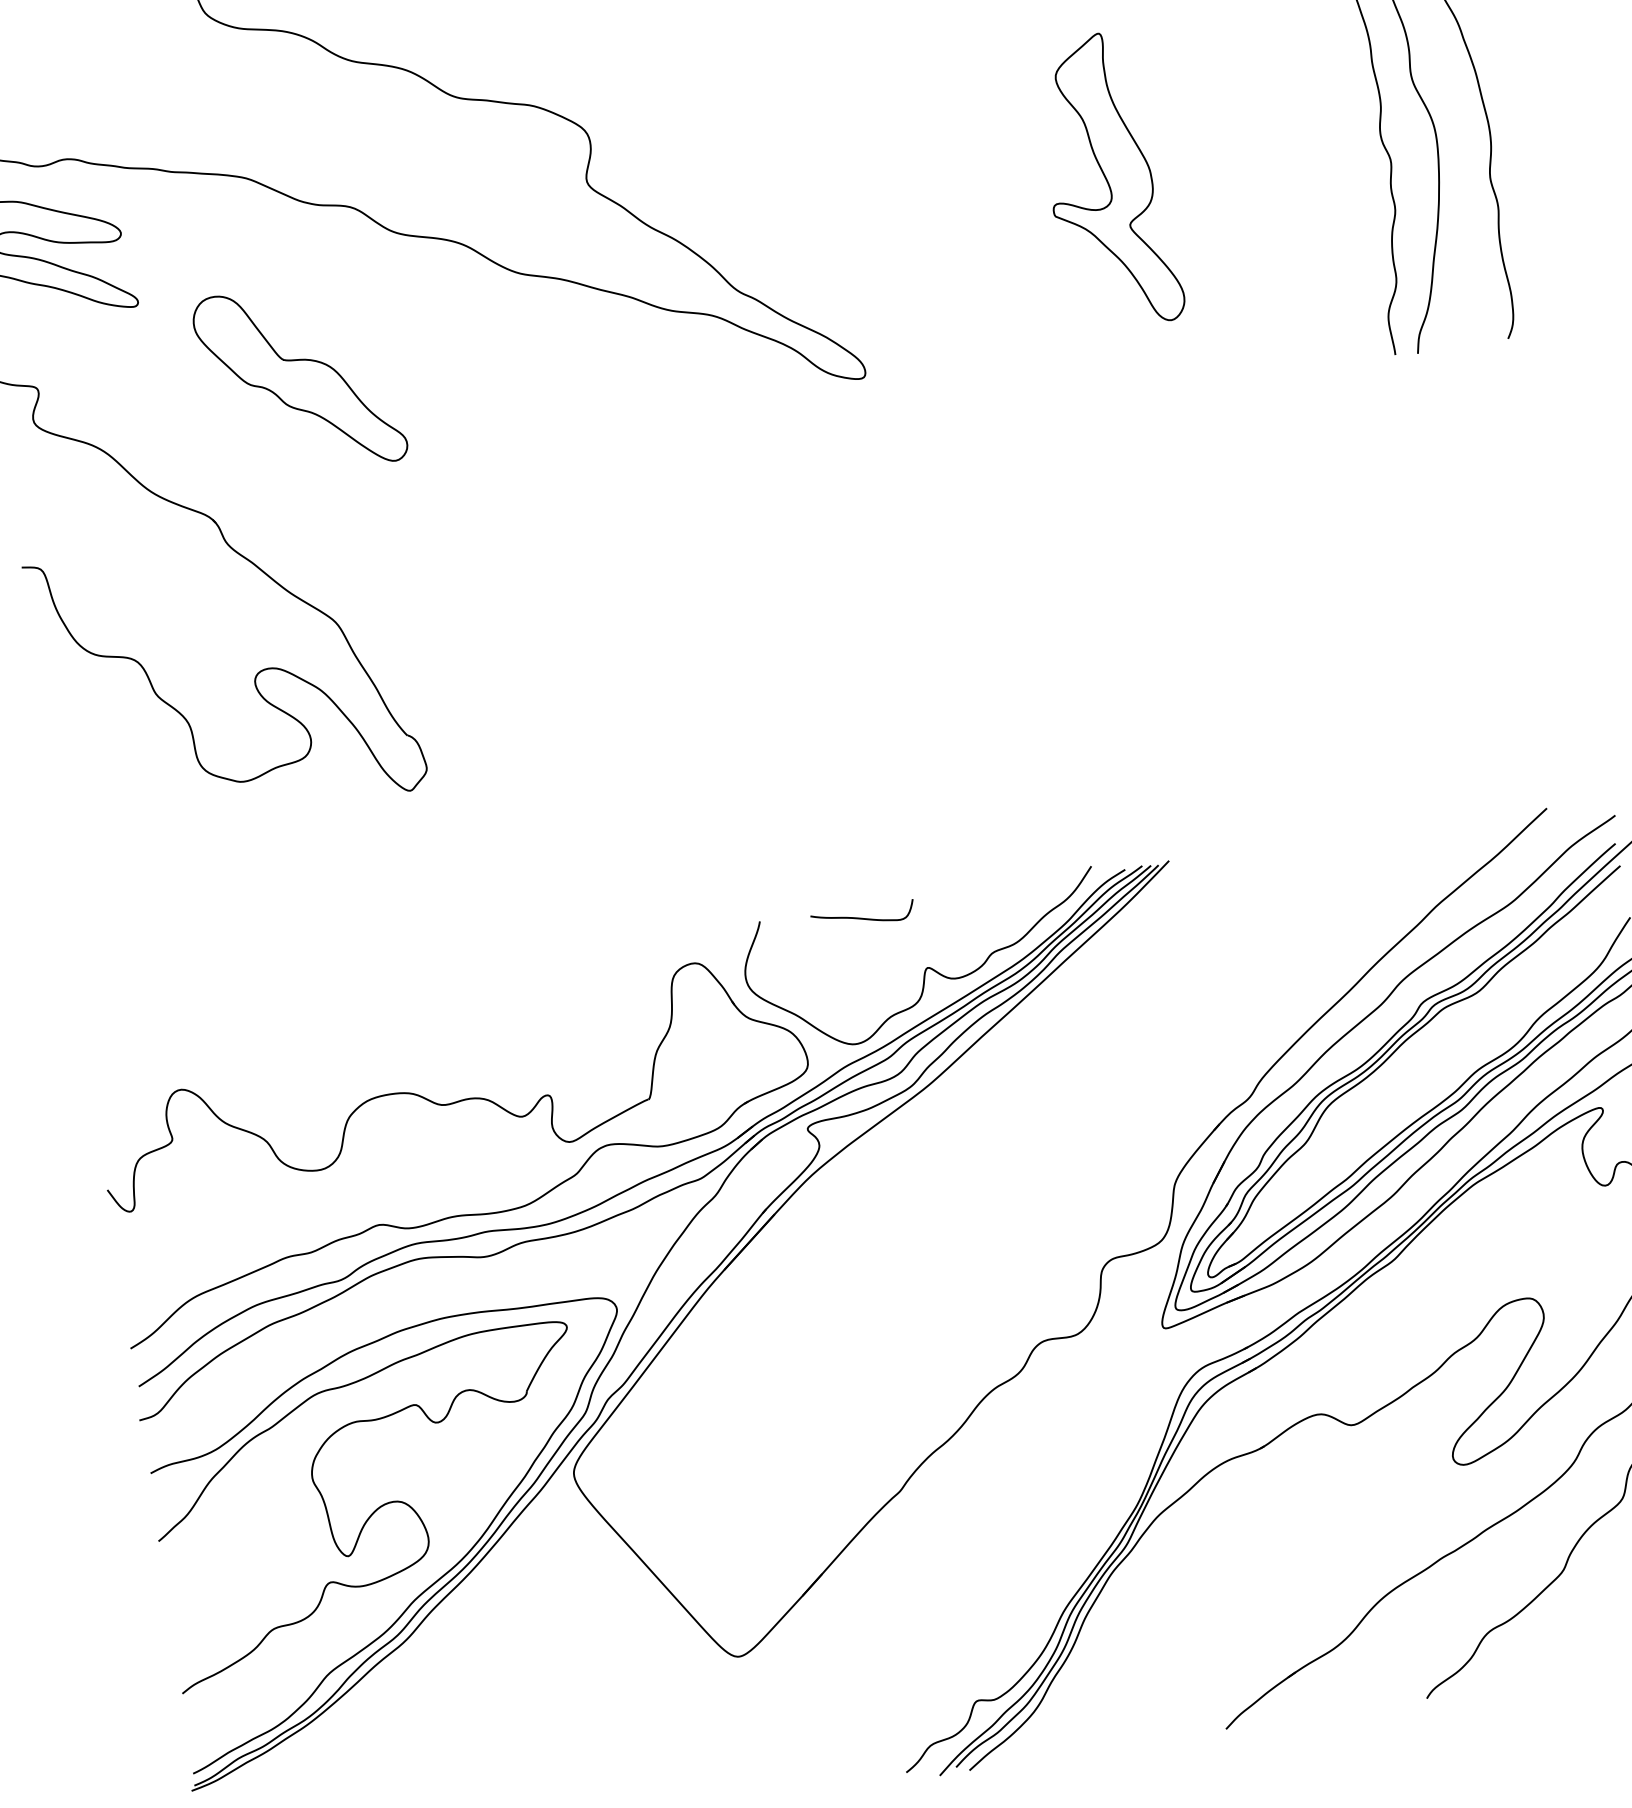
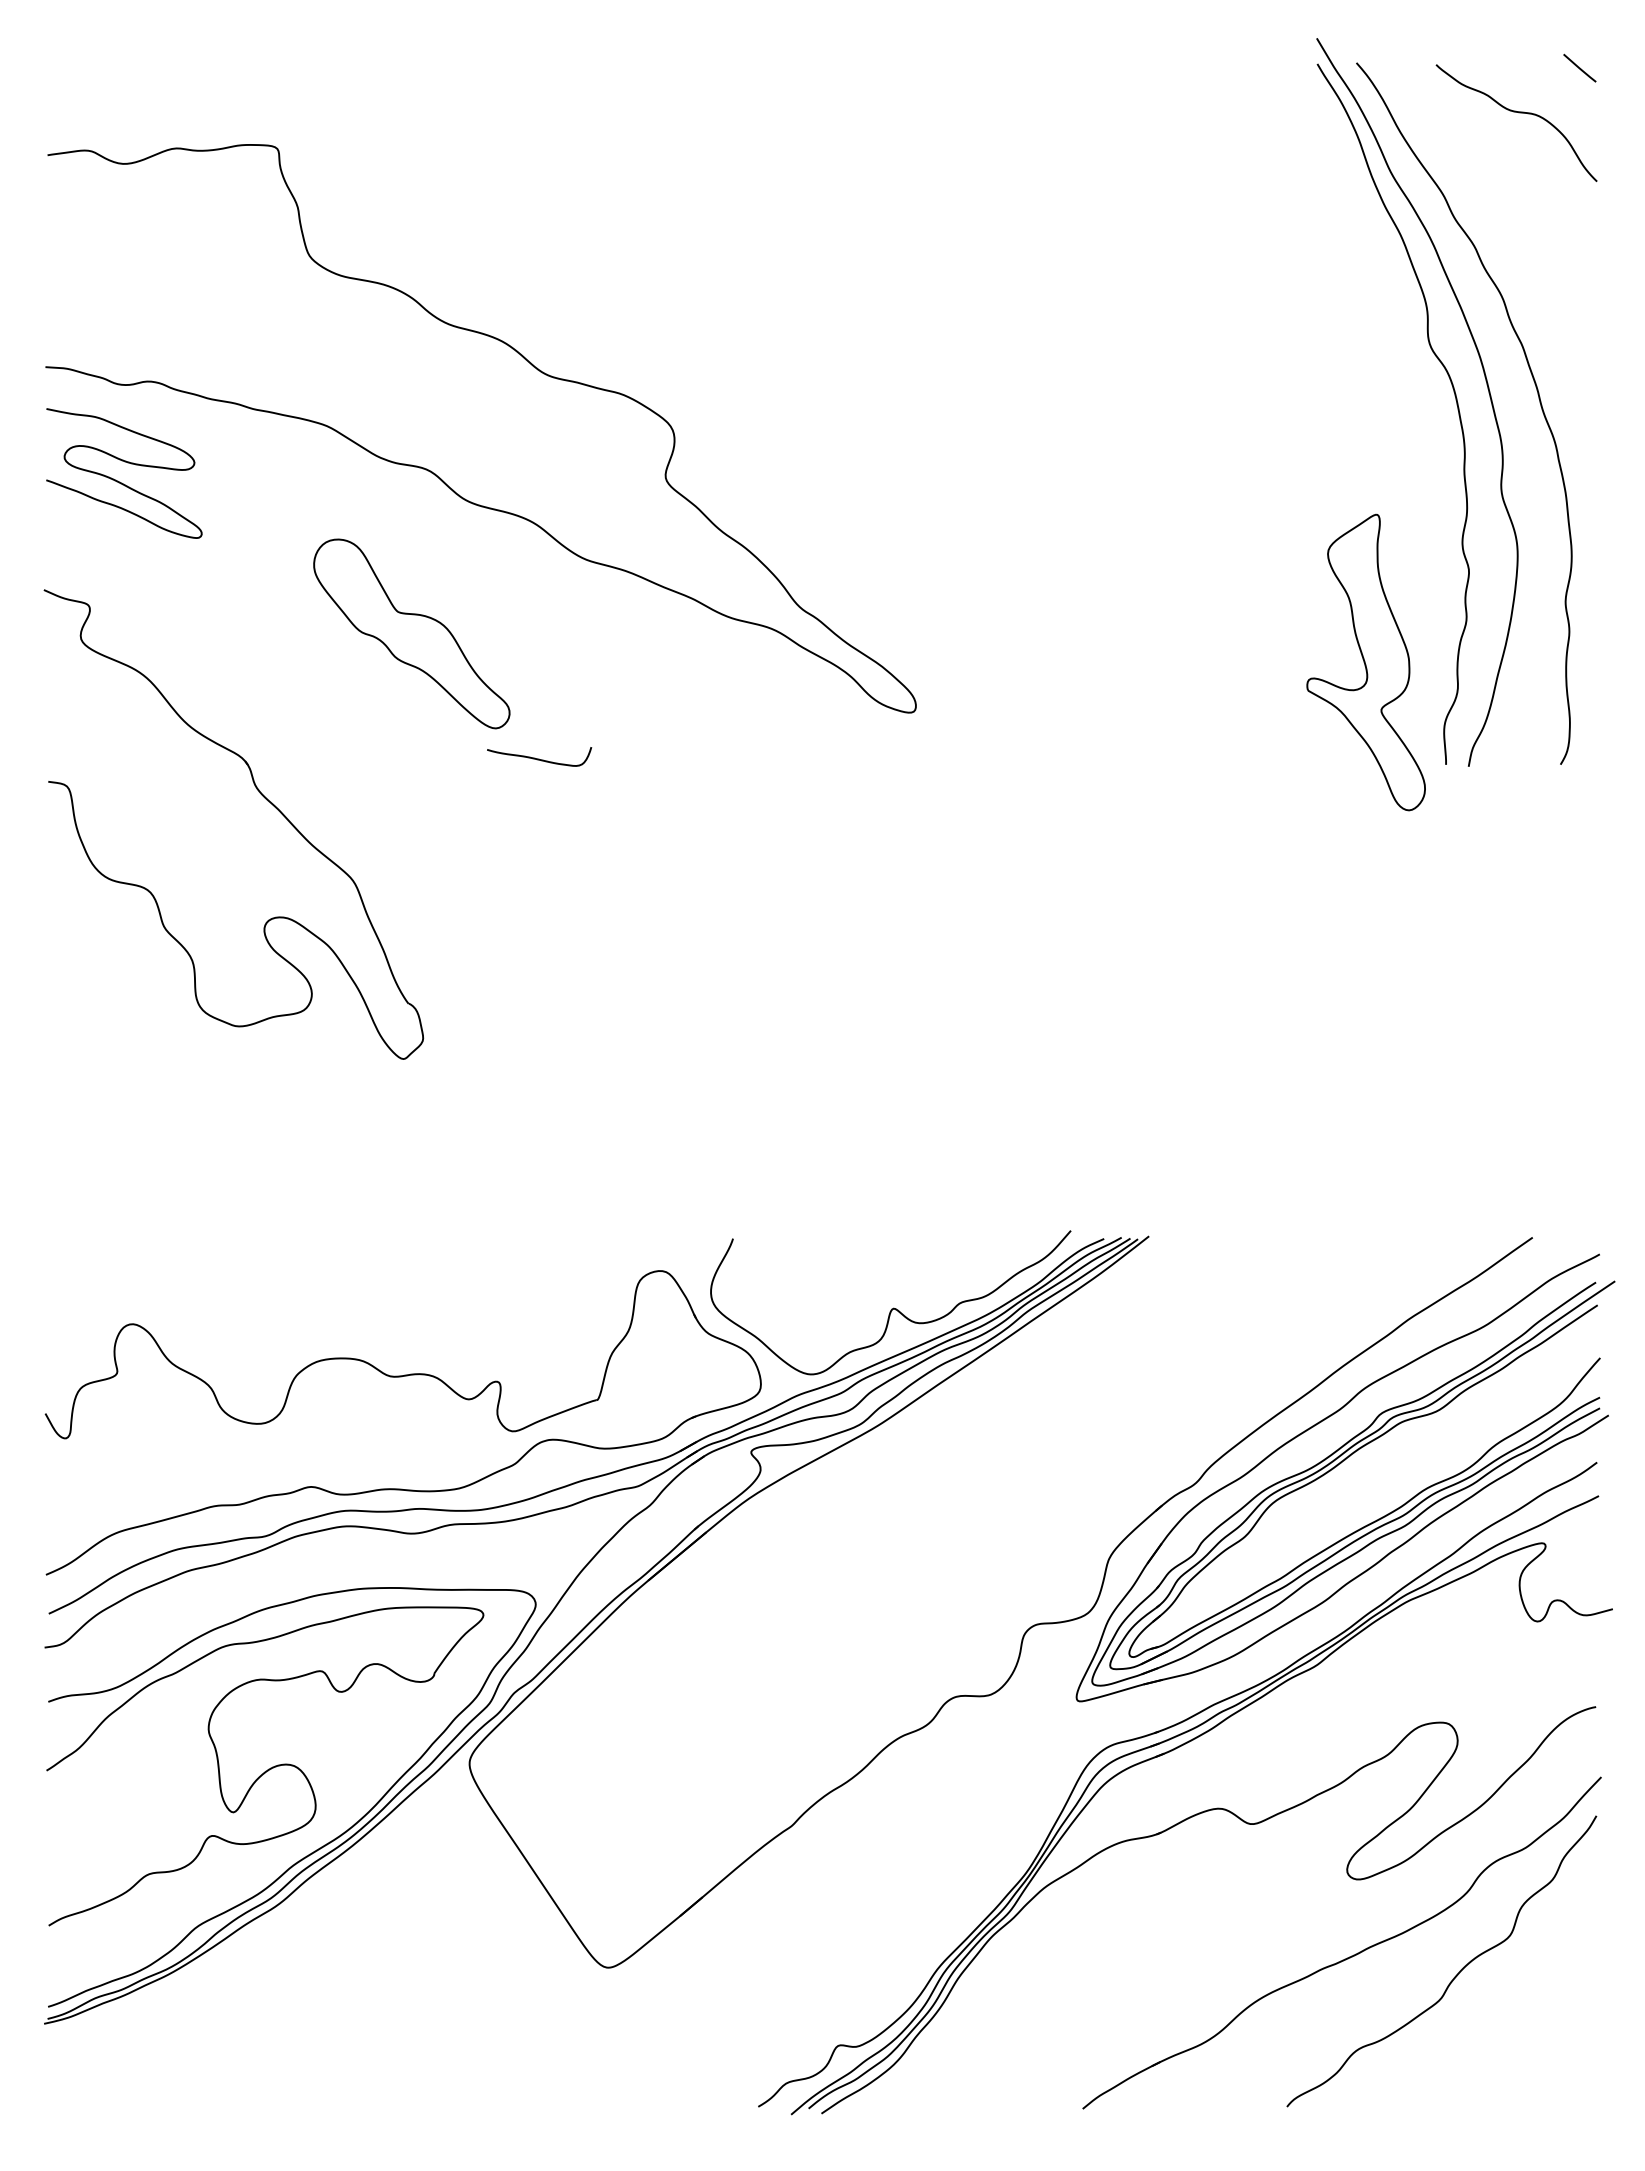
part: (1107, 180) -> (1365, 662), moved
part: (299, 379) -> (411, 633), moved
curve: (863, 917) -> (539, 758), moved

